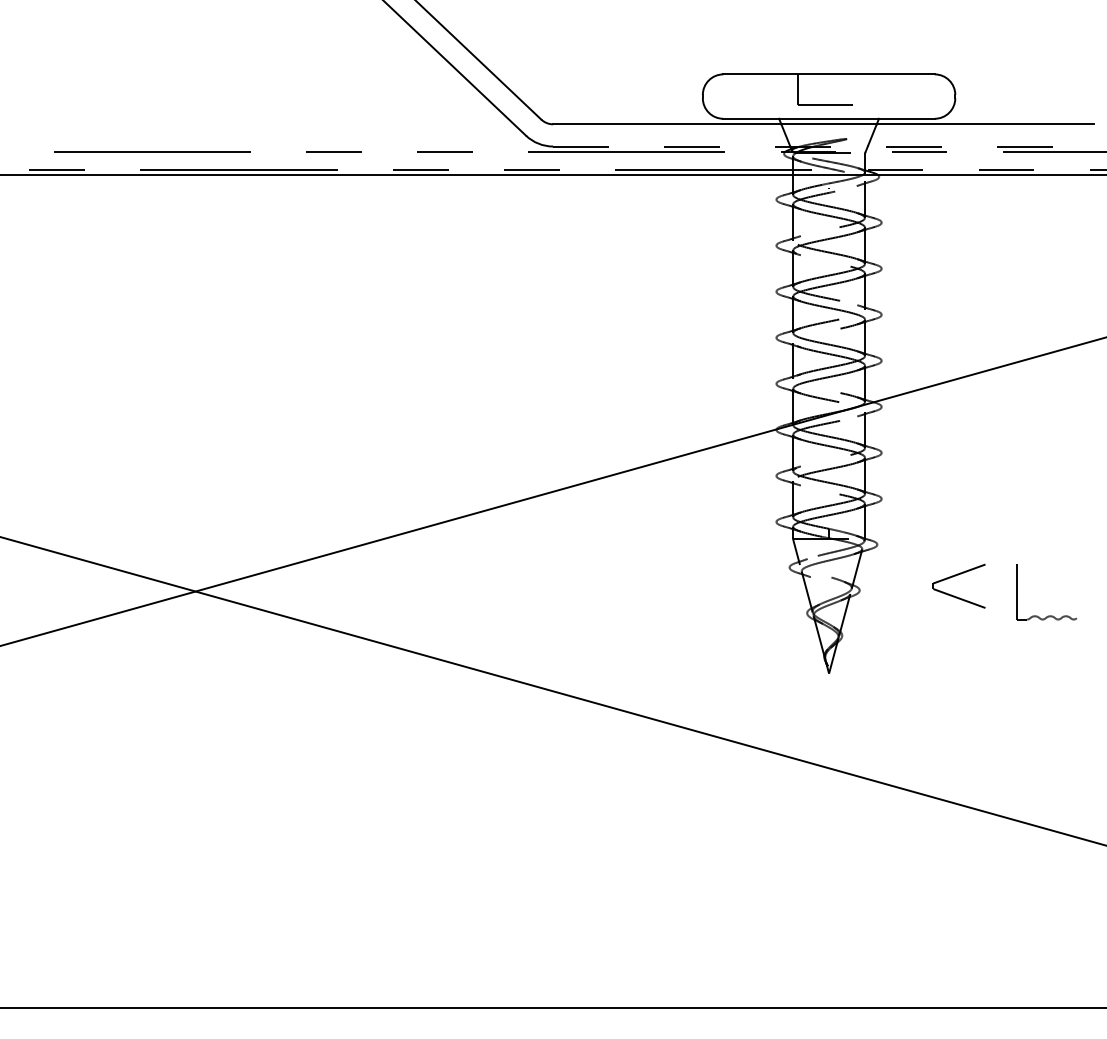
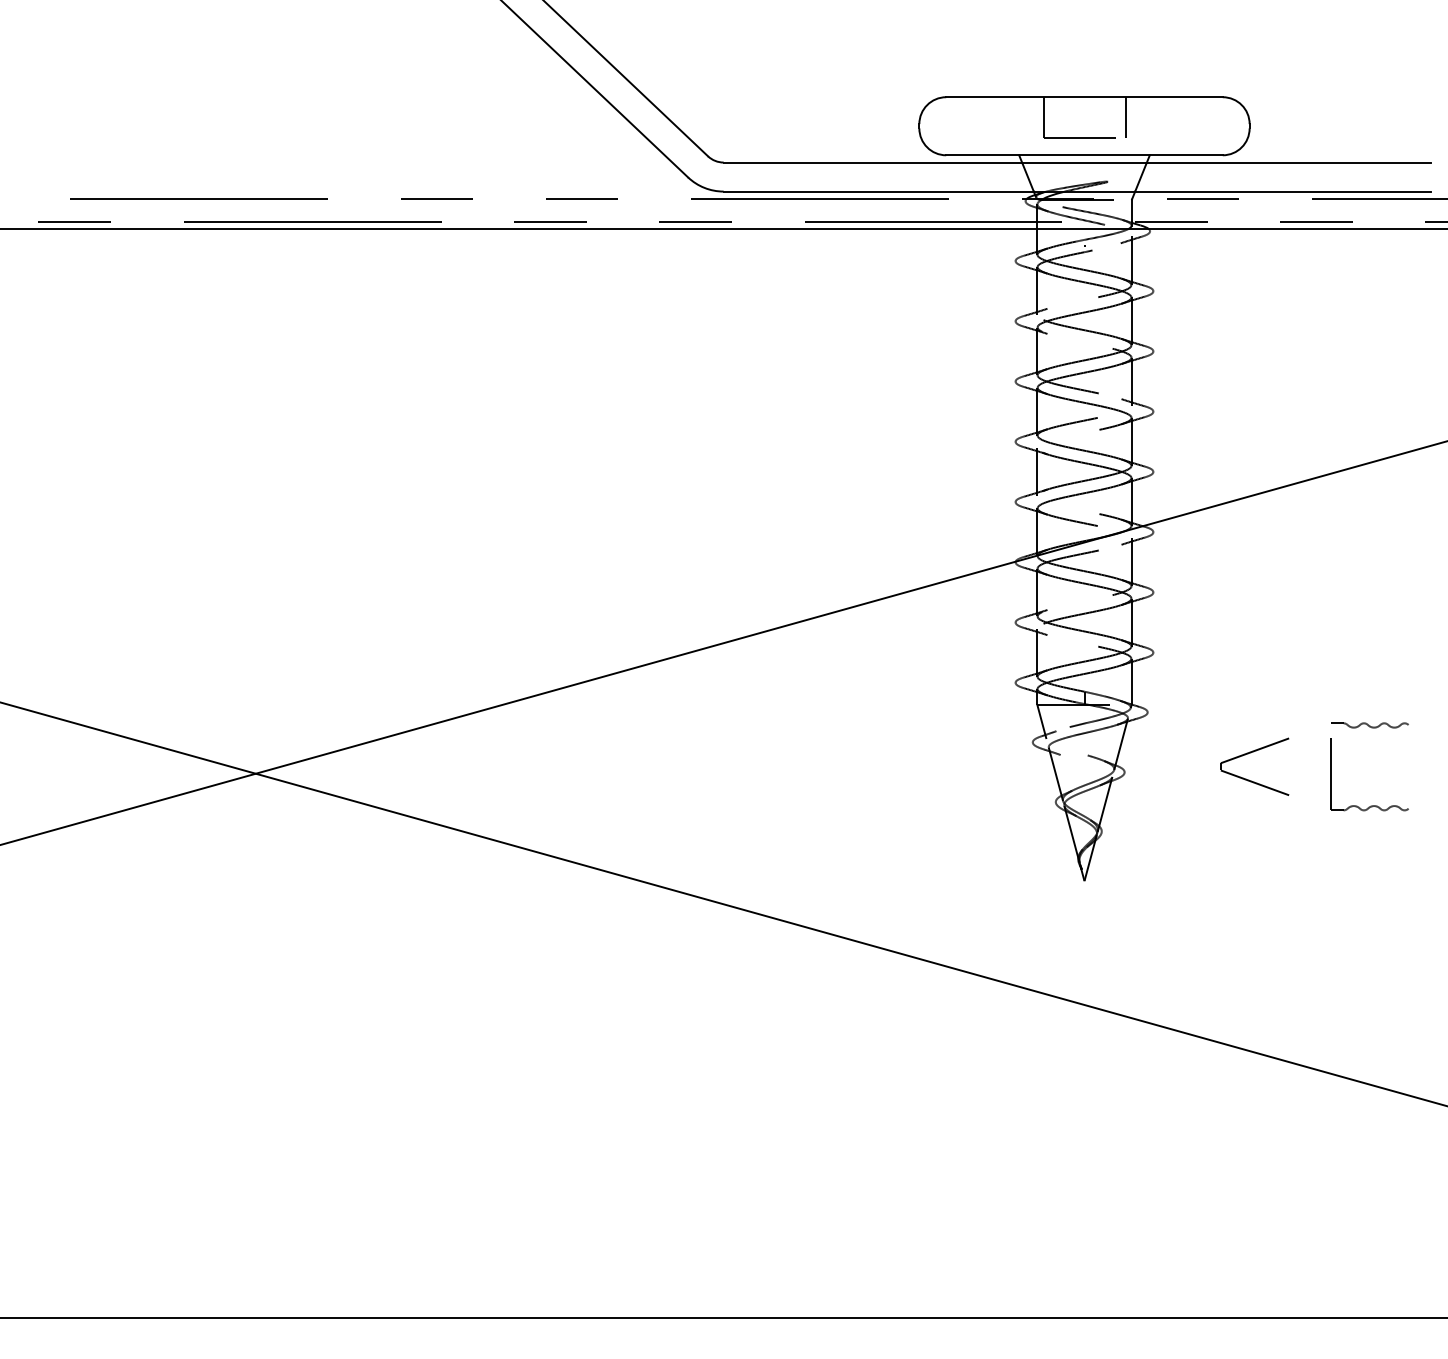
line: (860, 89) -> (1125, 116), added
line: (824, 146) -> (1078, 191), dashed -> solid
part: (1047, 554) -> (1370, 725), added

